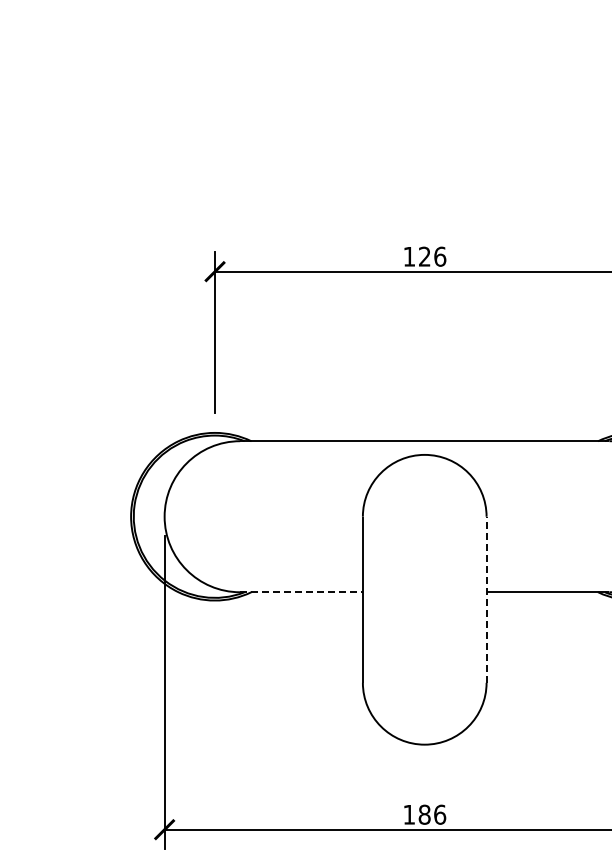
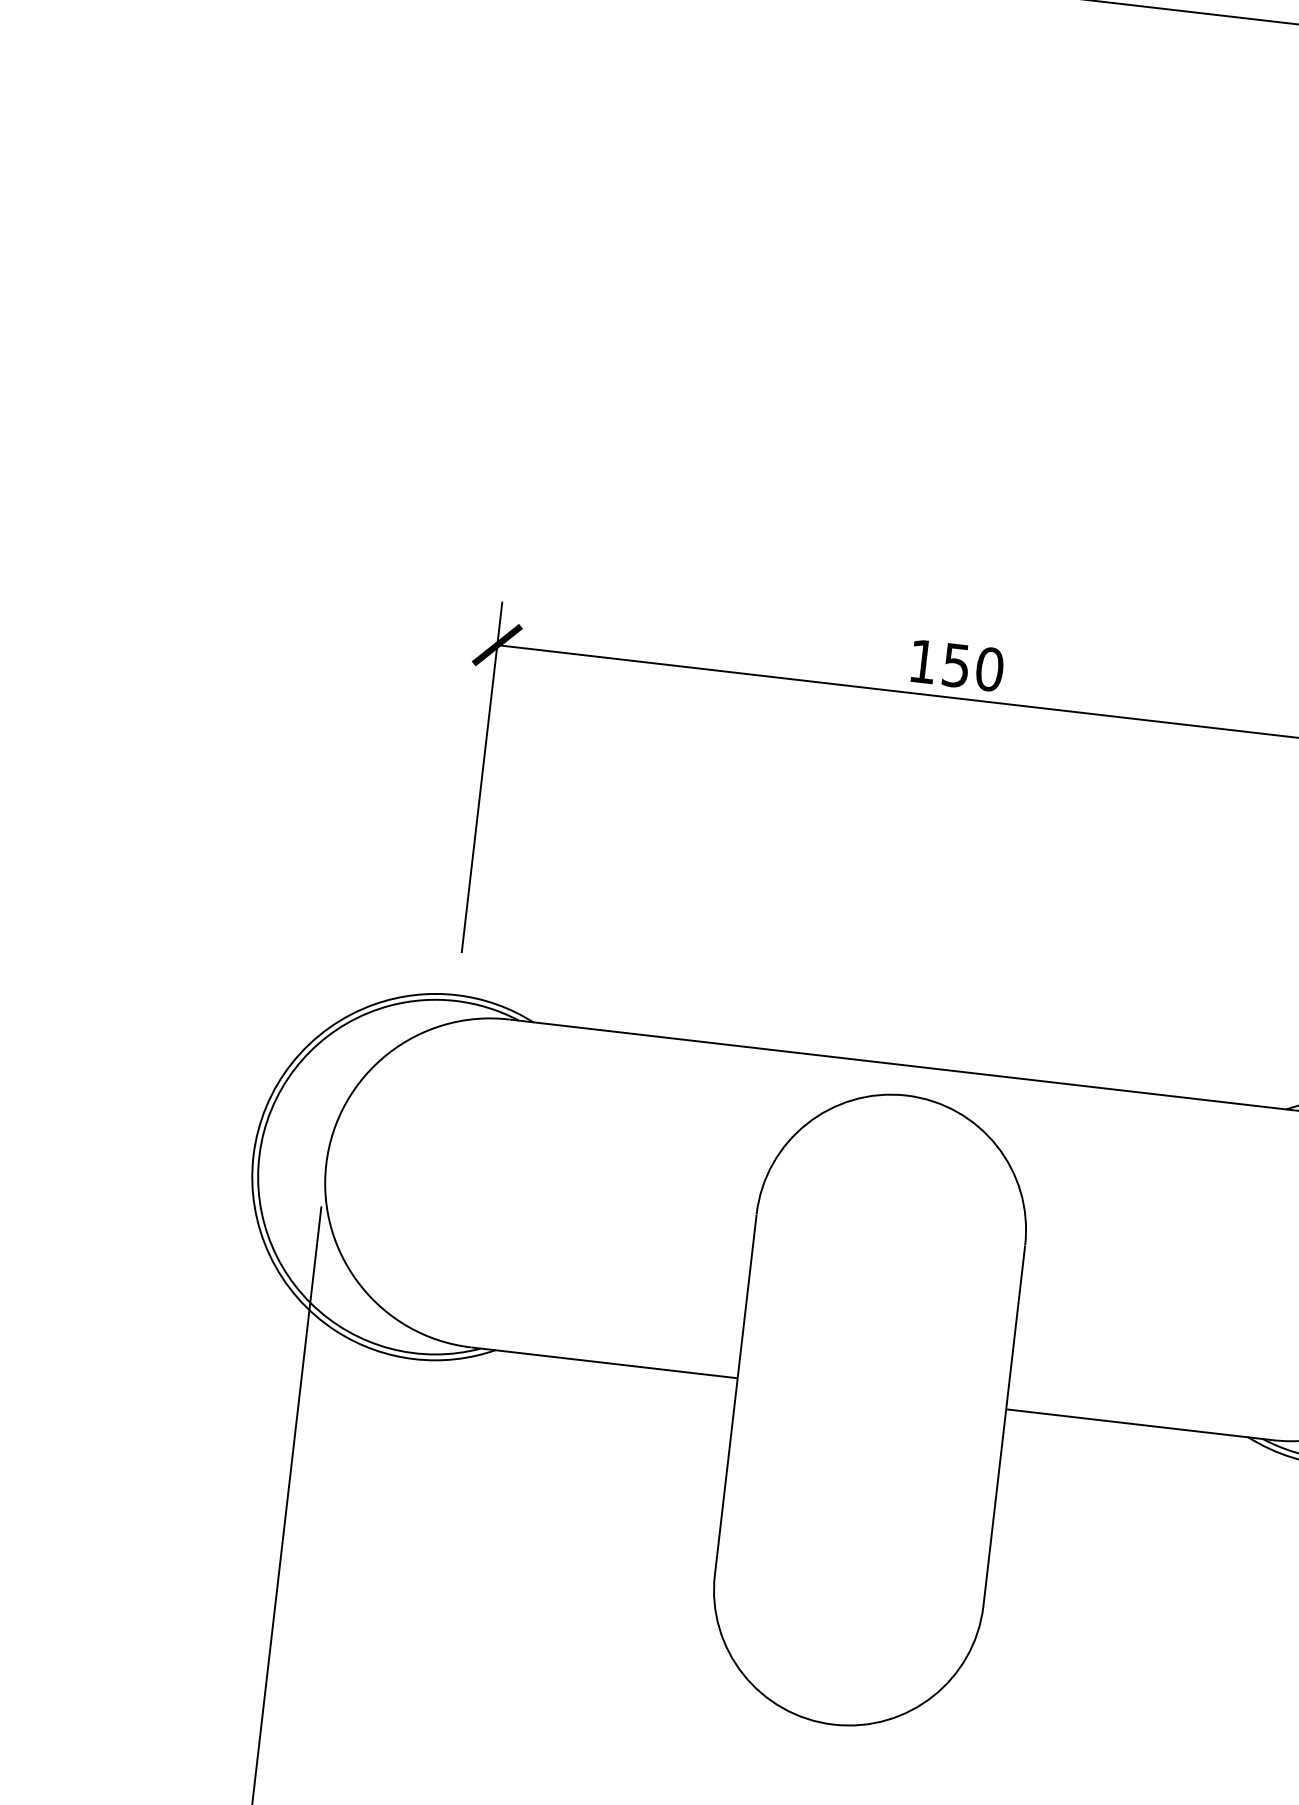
text: (432, 256) -> (973, 666), 126 -> 150
line: (302, 592) -> (606, 1363), dashed -> solid
line: (486, 599) -> (1004, 1425), dashed -> solid

